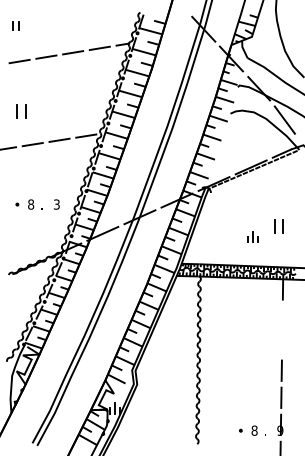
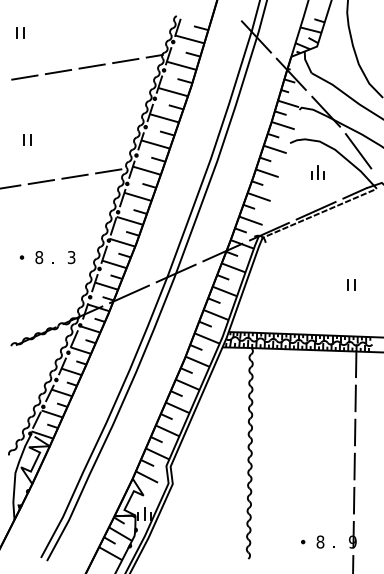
part: (21, 110) -> (27, 139), size x0.62
part: (279, 226) -> (351, 284), size x0.62
part: (252, 237) -> (317, 172), moved
line: (282, 316) -> (355, 398), added
line: (281, 343) -> (354, 432), added

